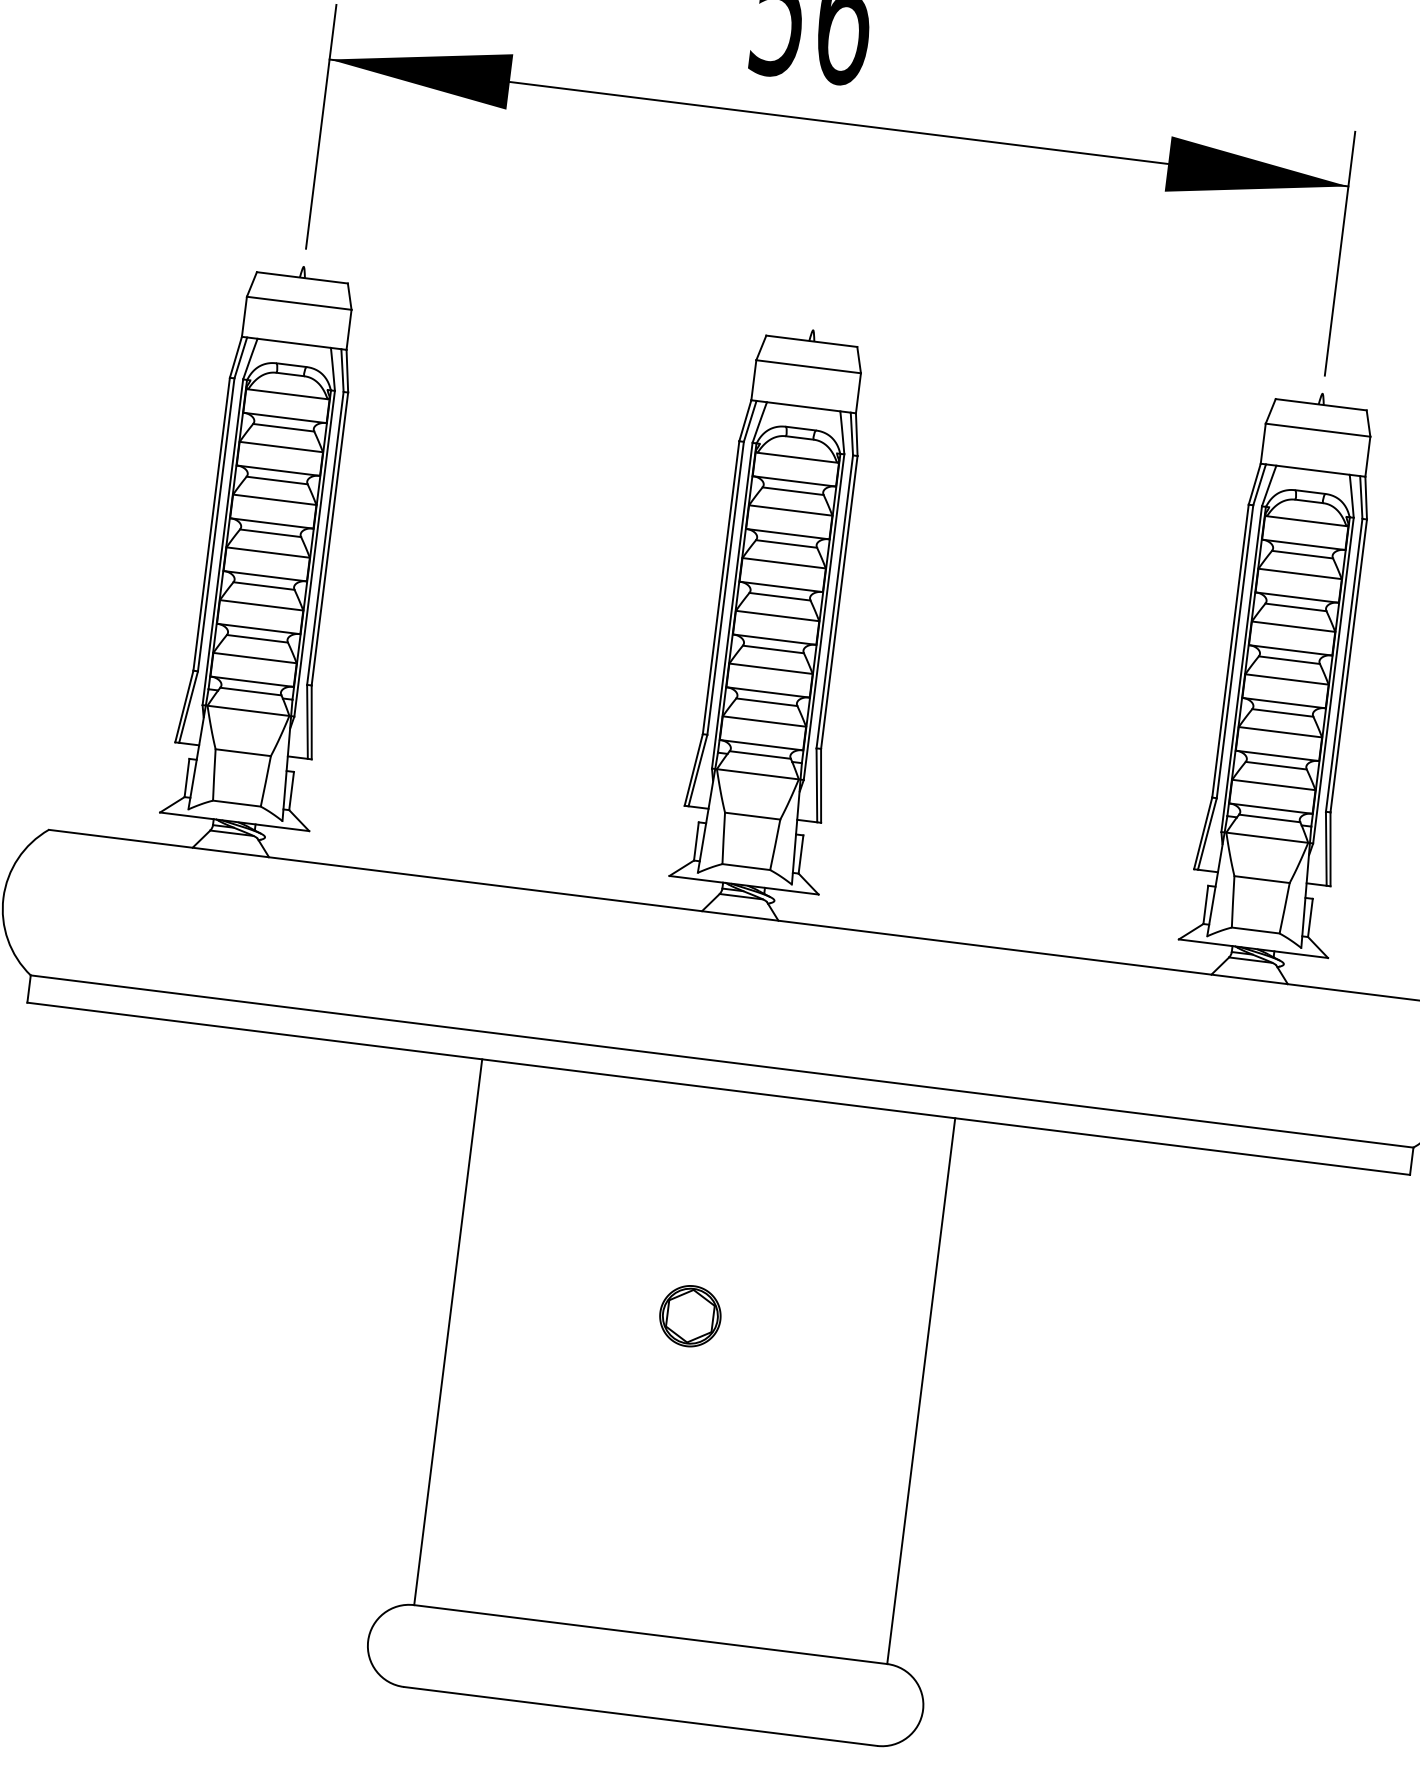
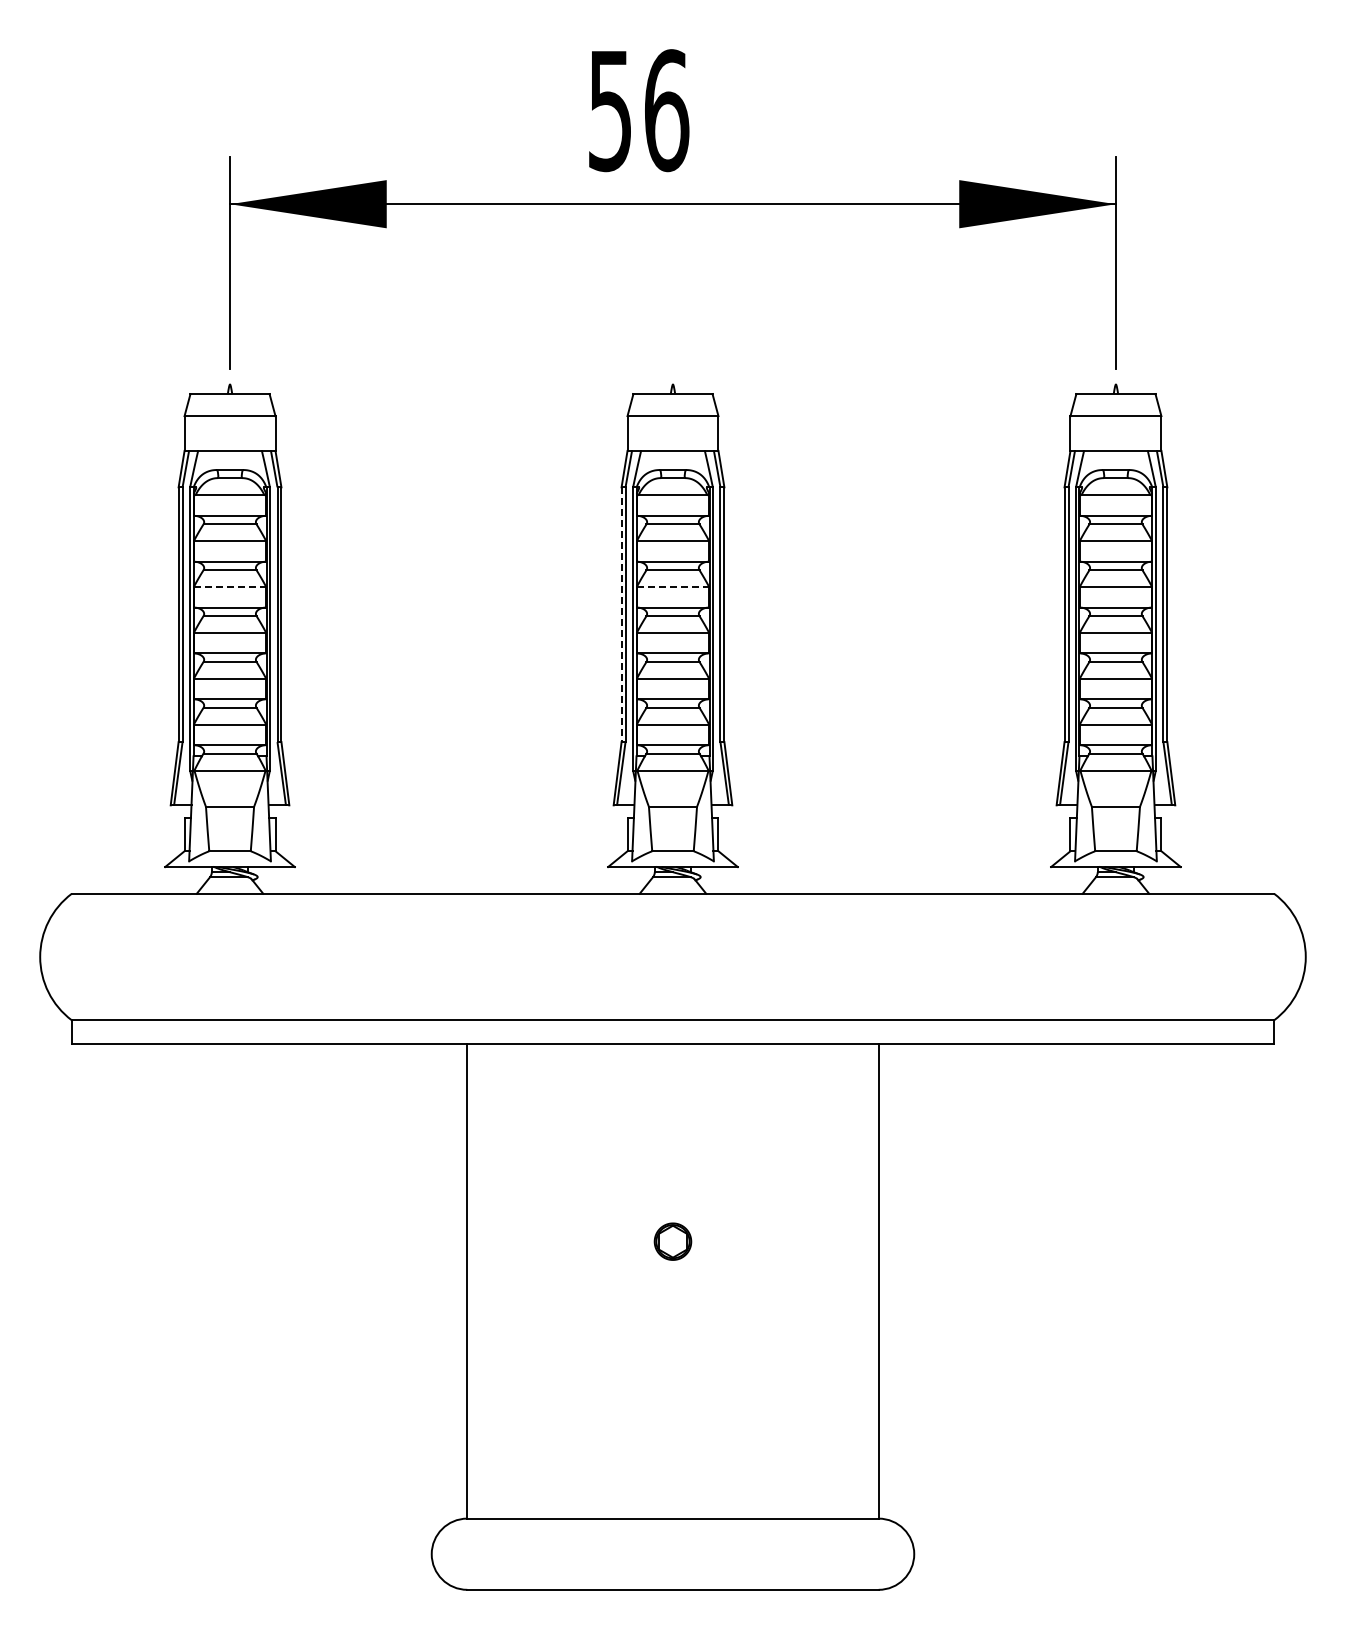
line: (275, 500) -> (230, 587), solid -> dashed
line: (784, 563) -> (673, 587), solid -> dashed
line: (720, 588) -> (621, 615), solid -> dashed
part: (689, 1315) -> (672, 1241), size x0.7

